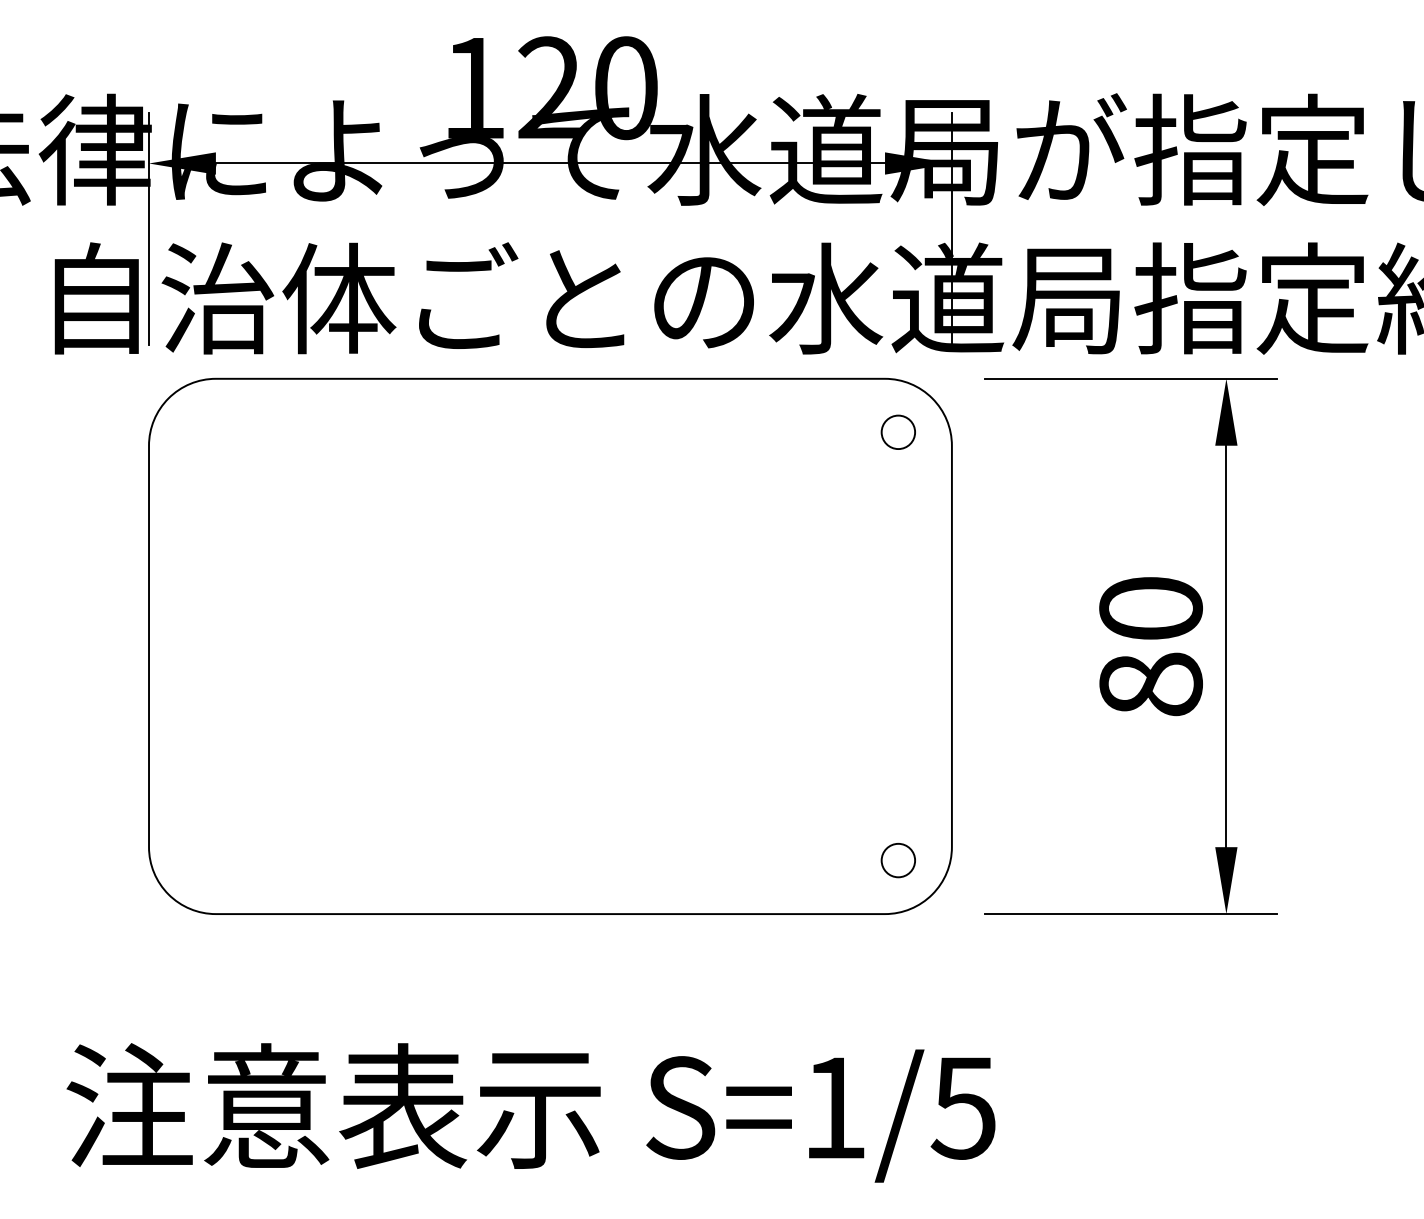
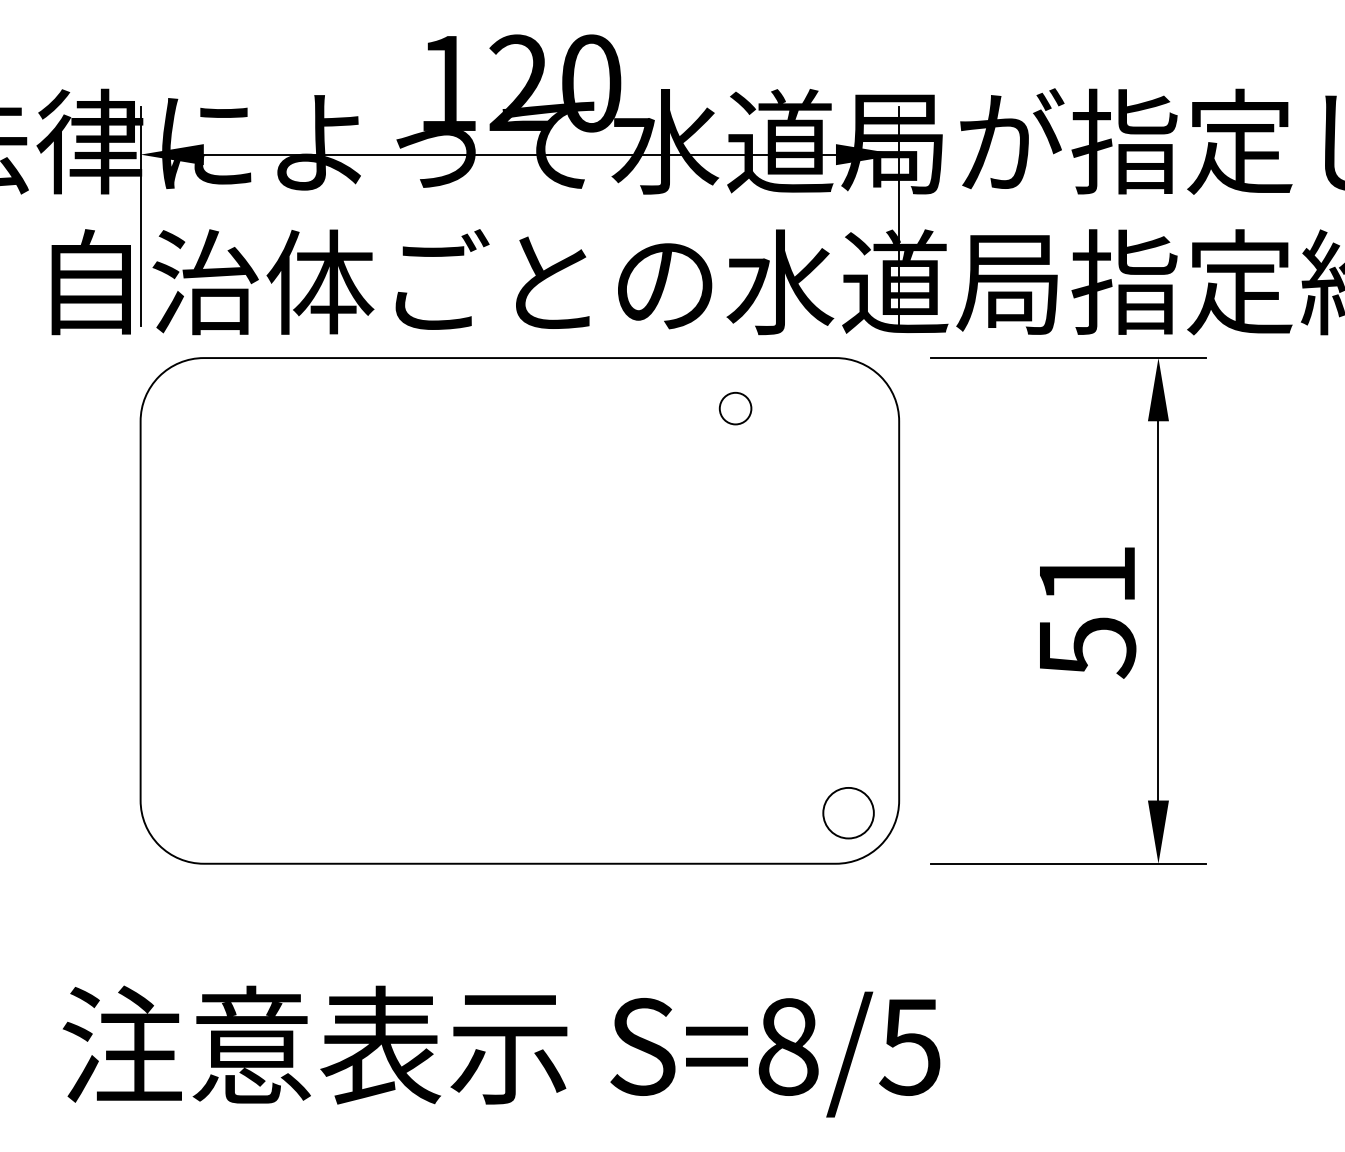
circle: (898, 432) -> (735, 408), moved
text: (1151, 647) -> (1087, 611), 80 -> 51
circle: (898, 859) -> (848, 812), size x1.6
text: (834, 1107) -> (788, 1046), S=1/5 -> S=8/5

